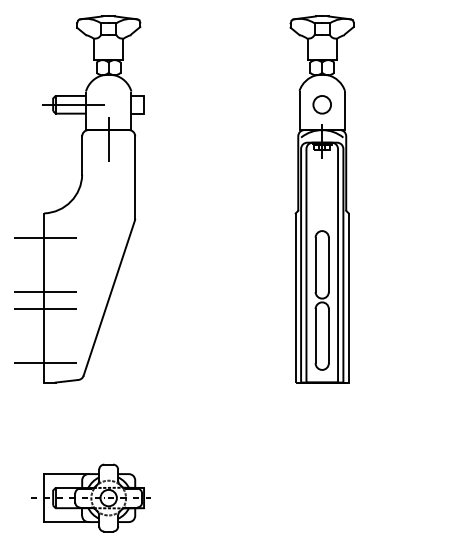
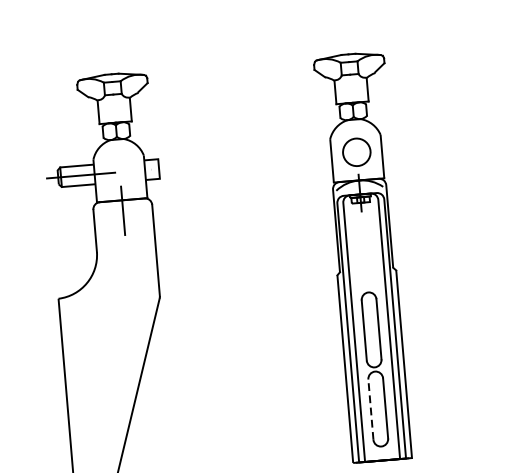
circle: (321, 104) -> (355, 152), size x1.4
line: (44, 237) -> (61, 325), removed
line: (44, 291) -> (66, 385), removed
line: (44, 309) -> (67, 405), removed
line: (315, 335) -> (370, 408), solid -> dashed
line: (44, 363) -> (72, 465), removed

